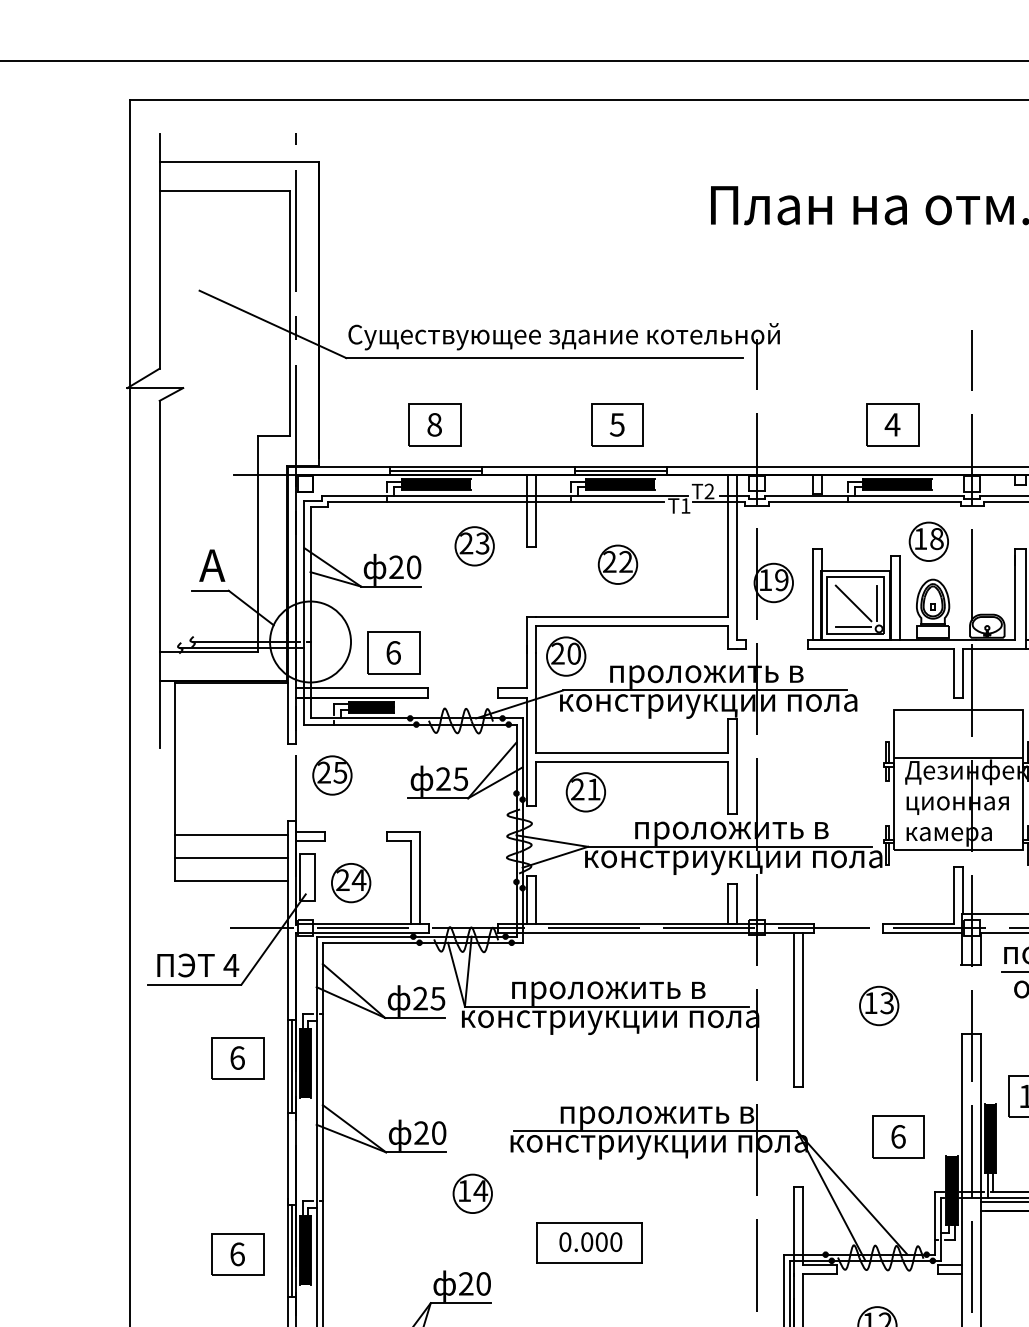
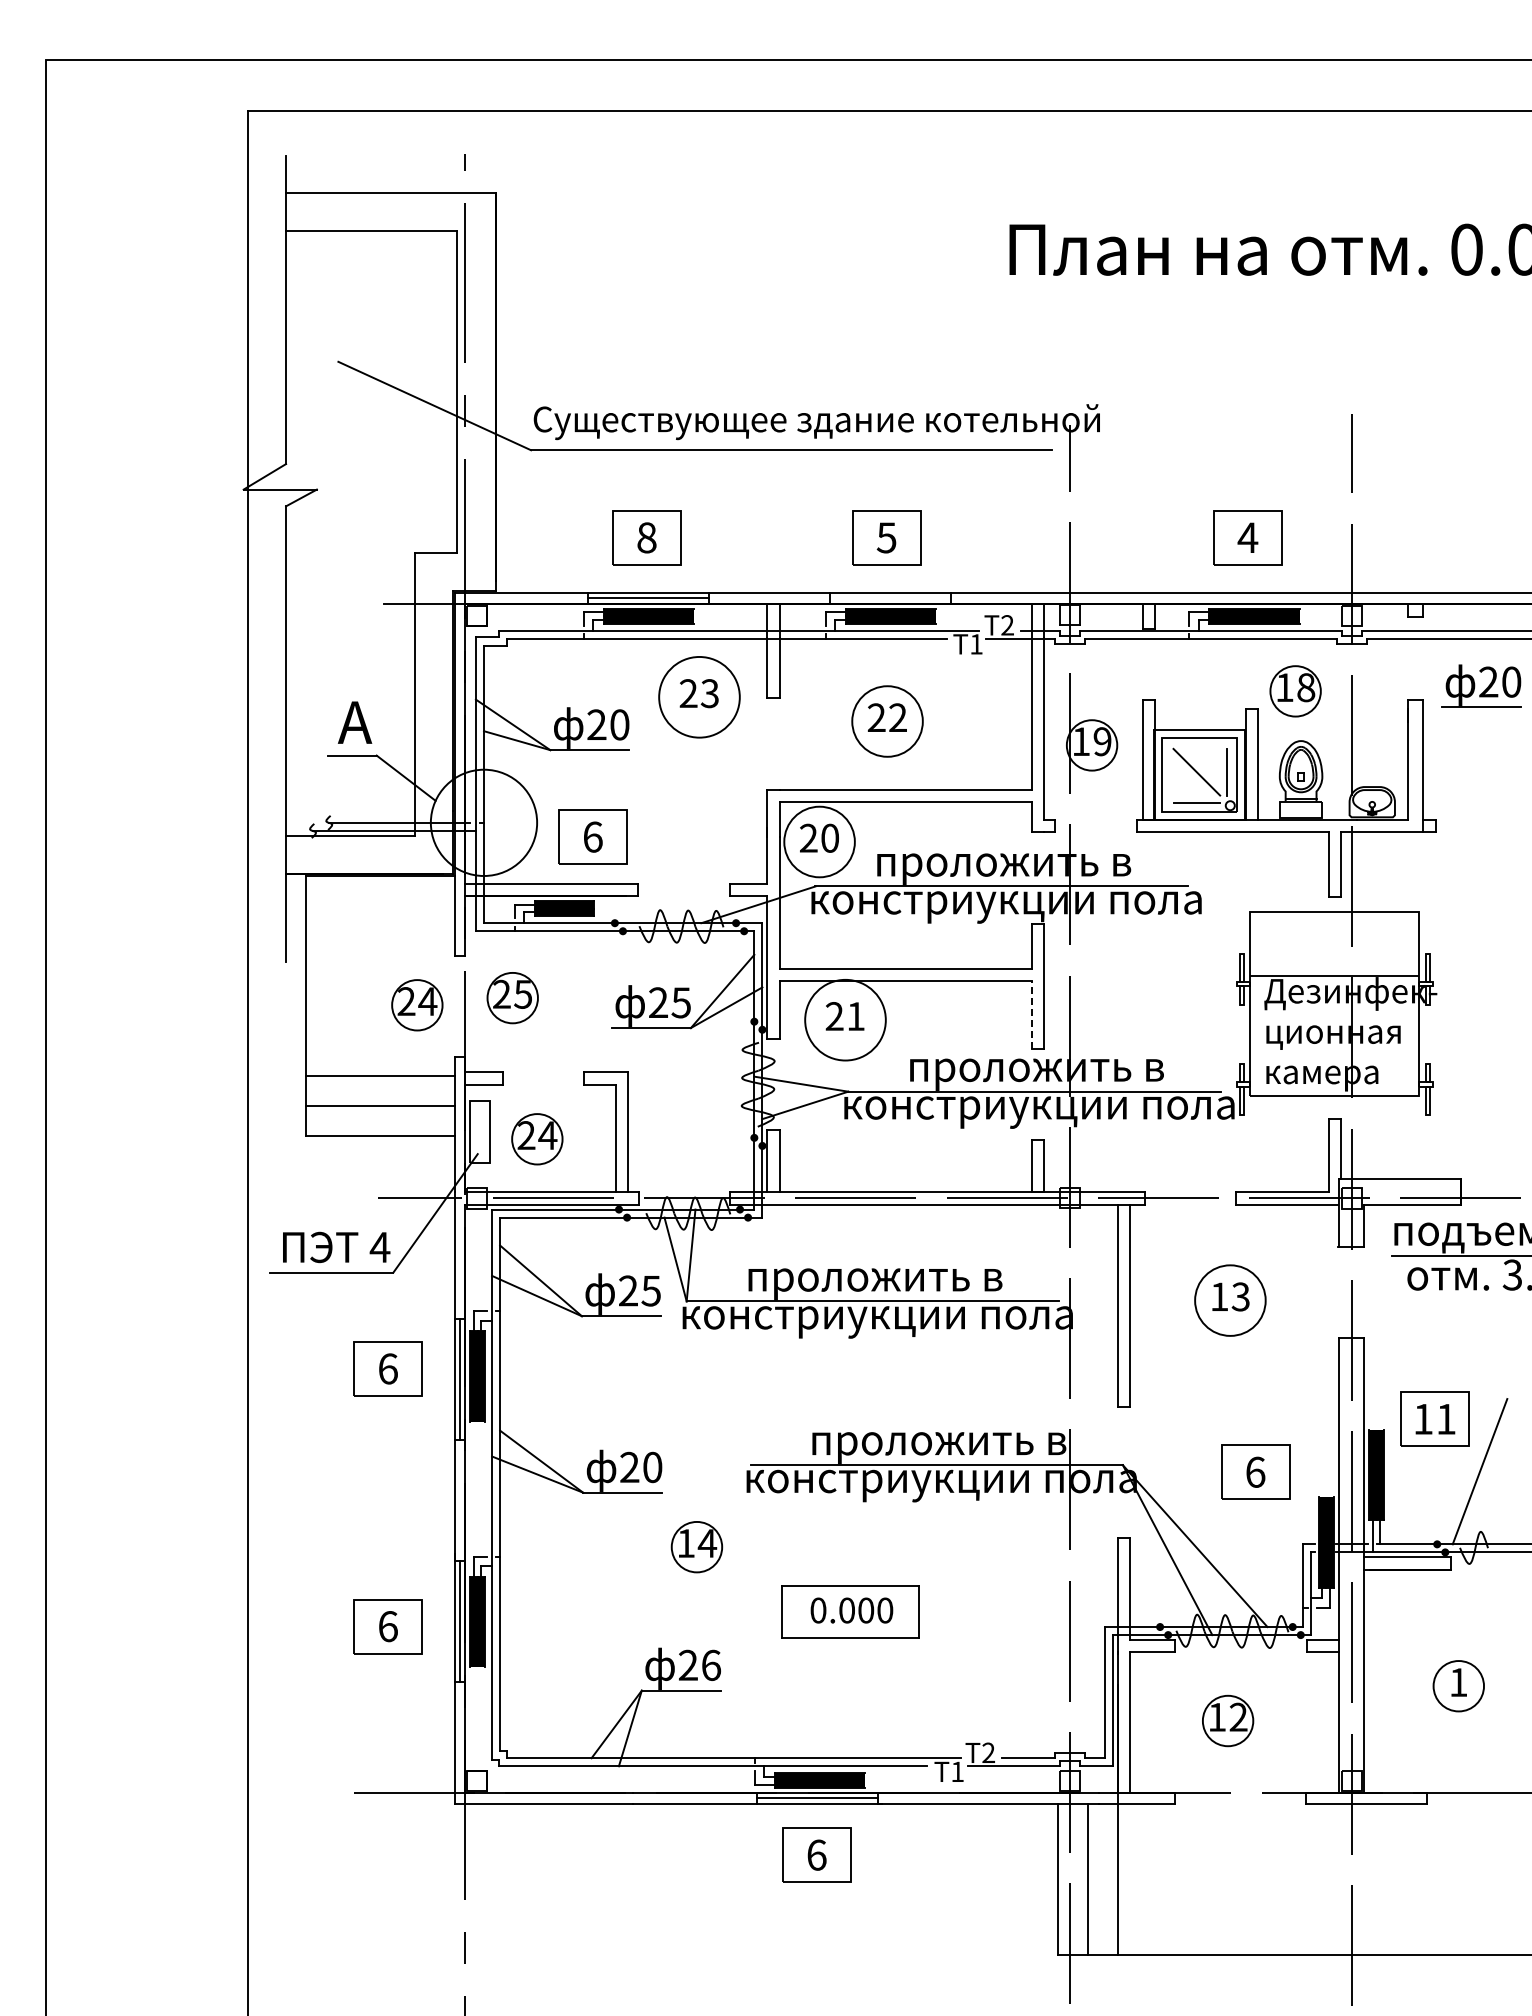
line: (620, 471) -> (890, 598), removed
circle: (474, 546) -> (699, 697), size x1.6
circle: (617, 564) -> (887, 721), size x1.4
circle: (566, 656) -> (819, 841), size x1.4
part: (259, 781) -> (417, 1005), added
line: (727, 788) -> (1031, 1014), solid -> dashed
circle: (585, 791) -> (845, 1019), size x1.6
circle: (879, 1005) -> (1230, 1300), size x1.4
text: (483, 1283) -> (711, 1664), 20 -> 26

